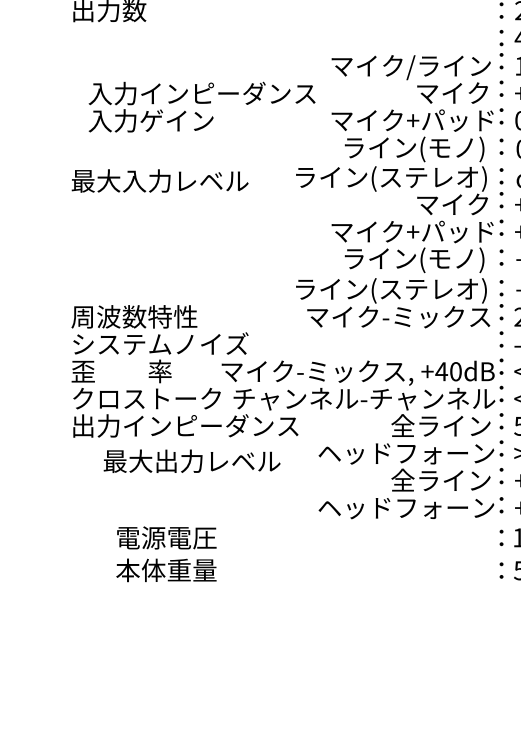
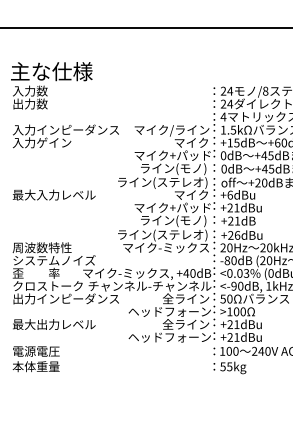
text: (201, 107) -> (65, 136), moved
text: (158, 179) -> (53, 194), moved
text: (192, 461) -> (54, 324), moved
text: (164, 555) -> (35, 359), moved

